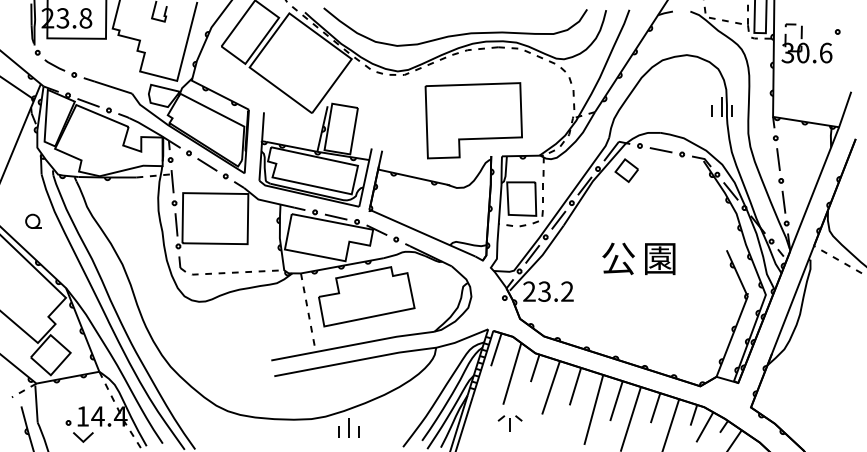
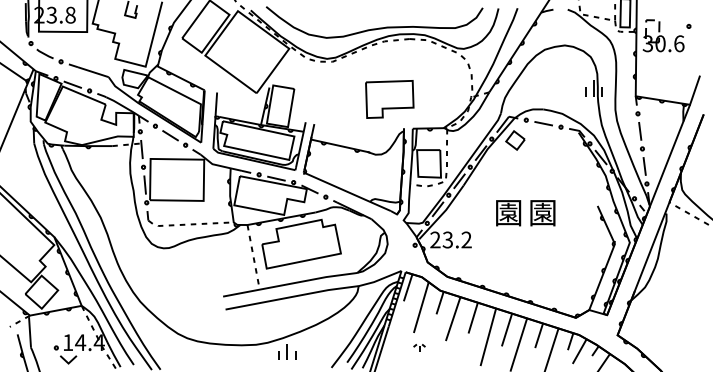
part: (473, 120) -> (389, 99), size x0.6
part: (32, 220) -> (26, 181), removed
text: (618, 258) -> (508, 212), 公 -> 園
part: (510, 422) -> (419, 347), size x0.6

